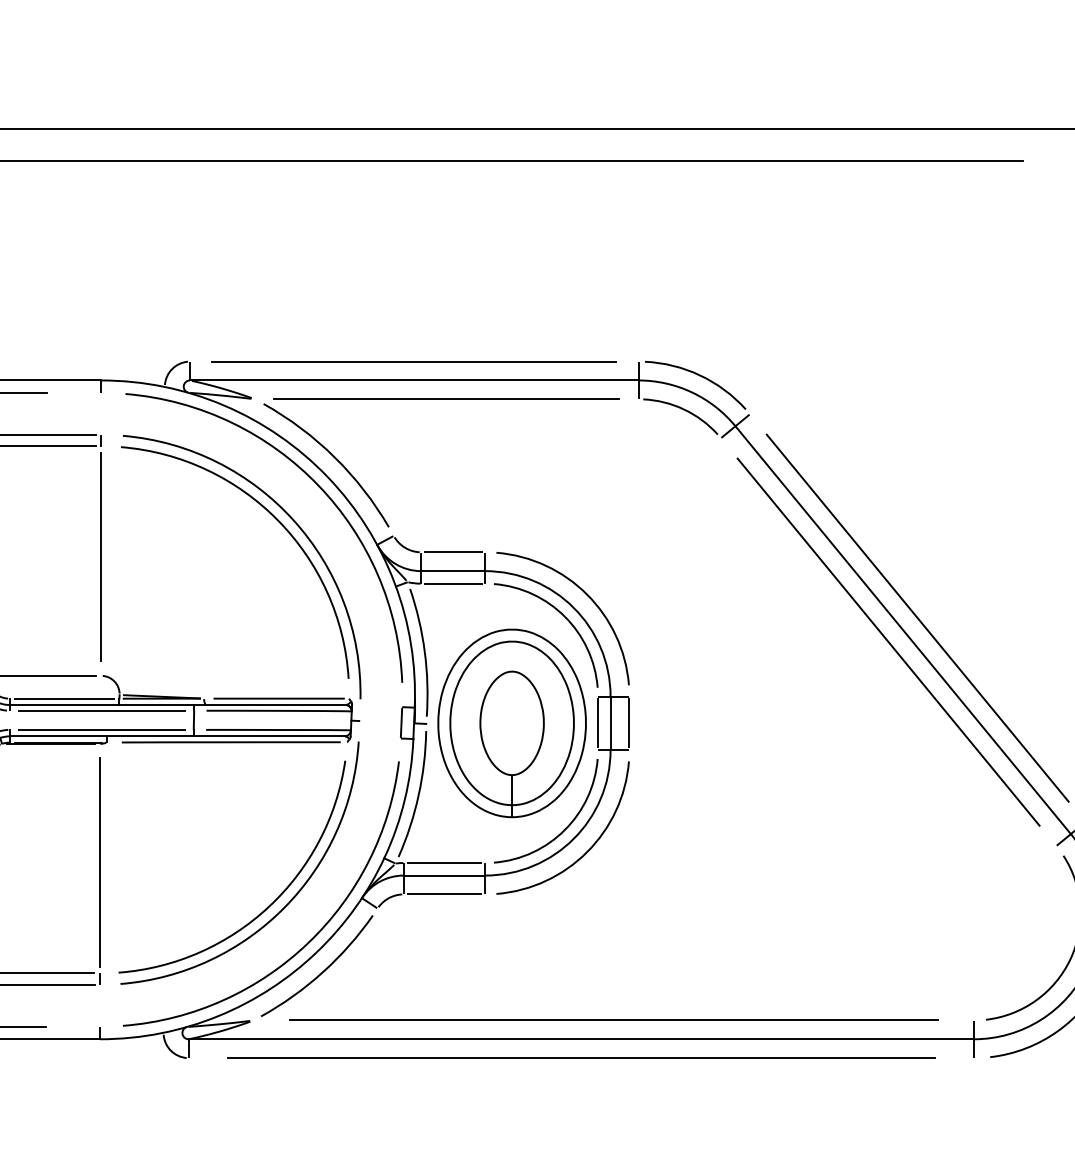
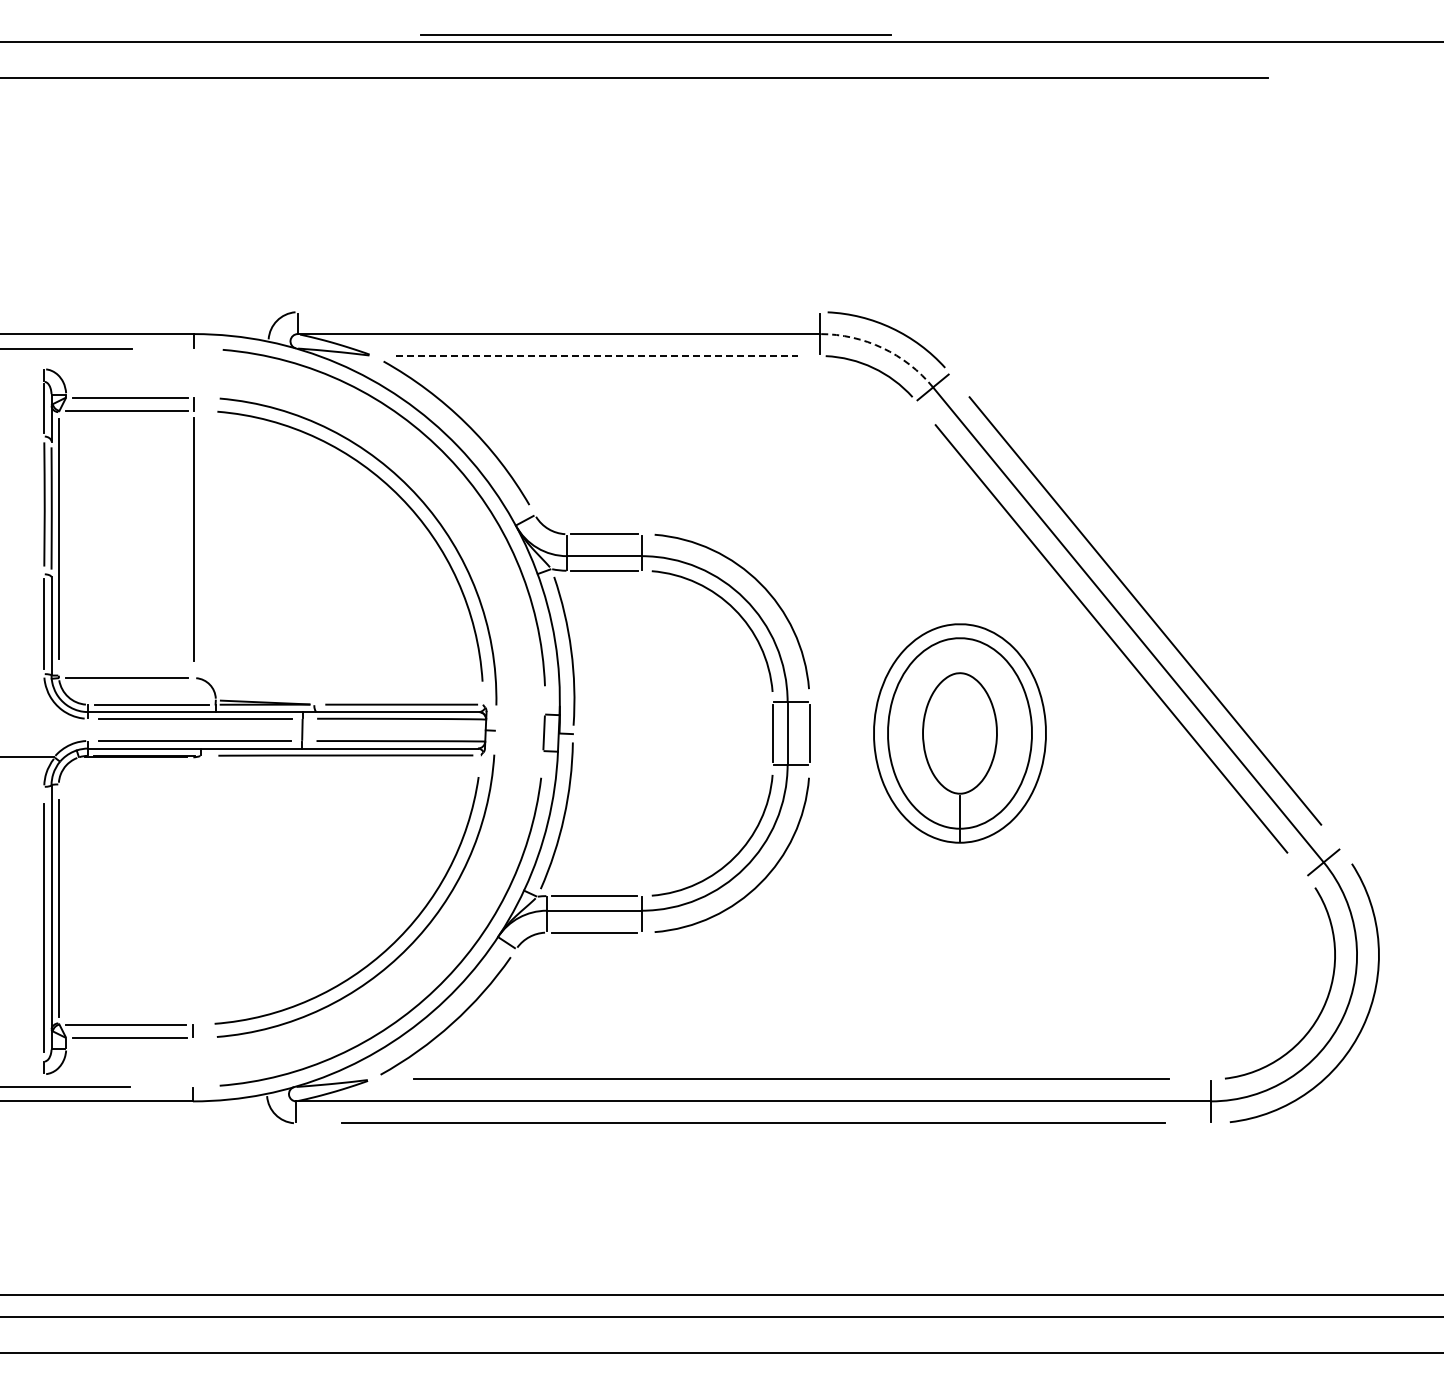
line: (413, 361) -> (655, 34), moved
arc: (692, 392) -> (882, 348), solid -> dashed
line: (447, 399) -> (597, 356), solid -> dashed
part: (511, 723) -> (959, 733), moved
line: (99, 862) -> (192, 895), removed

